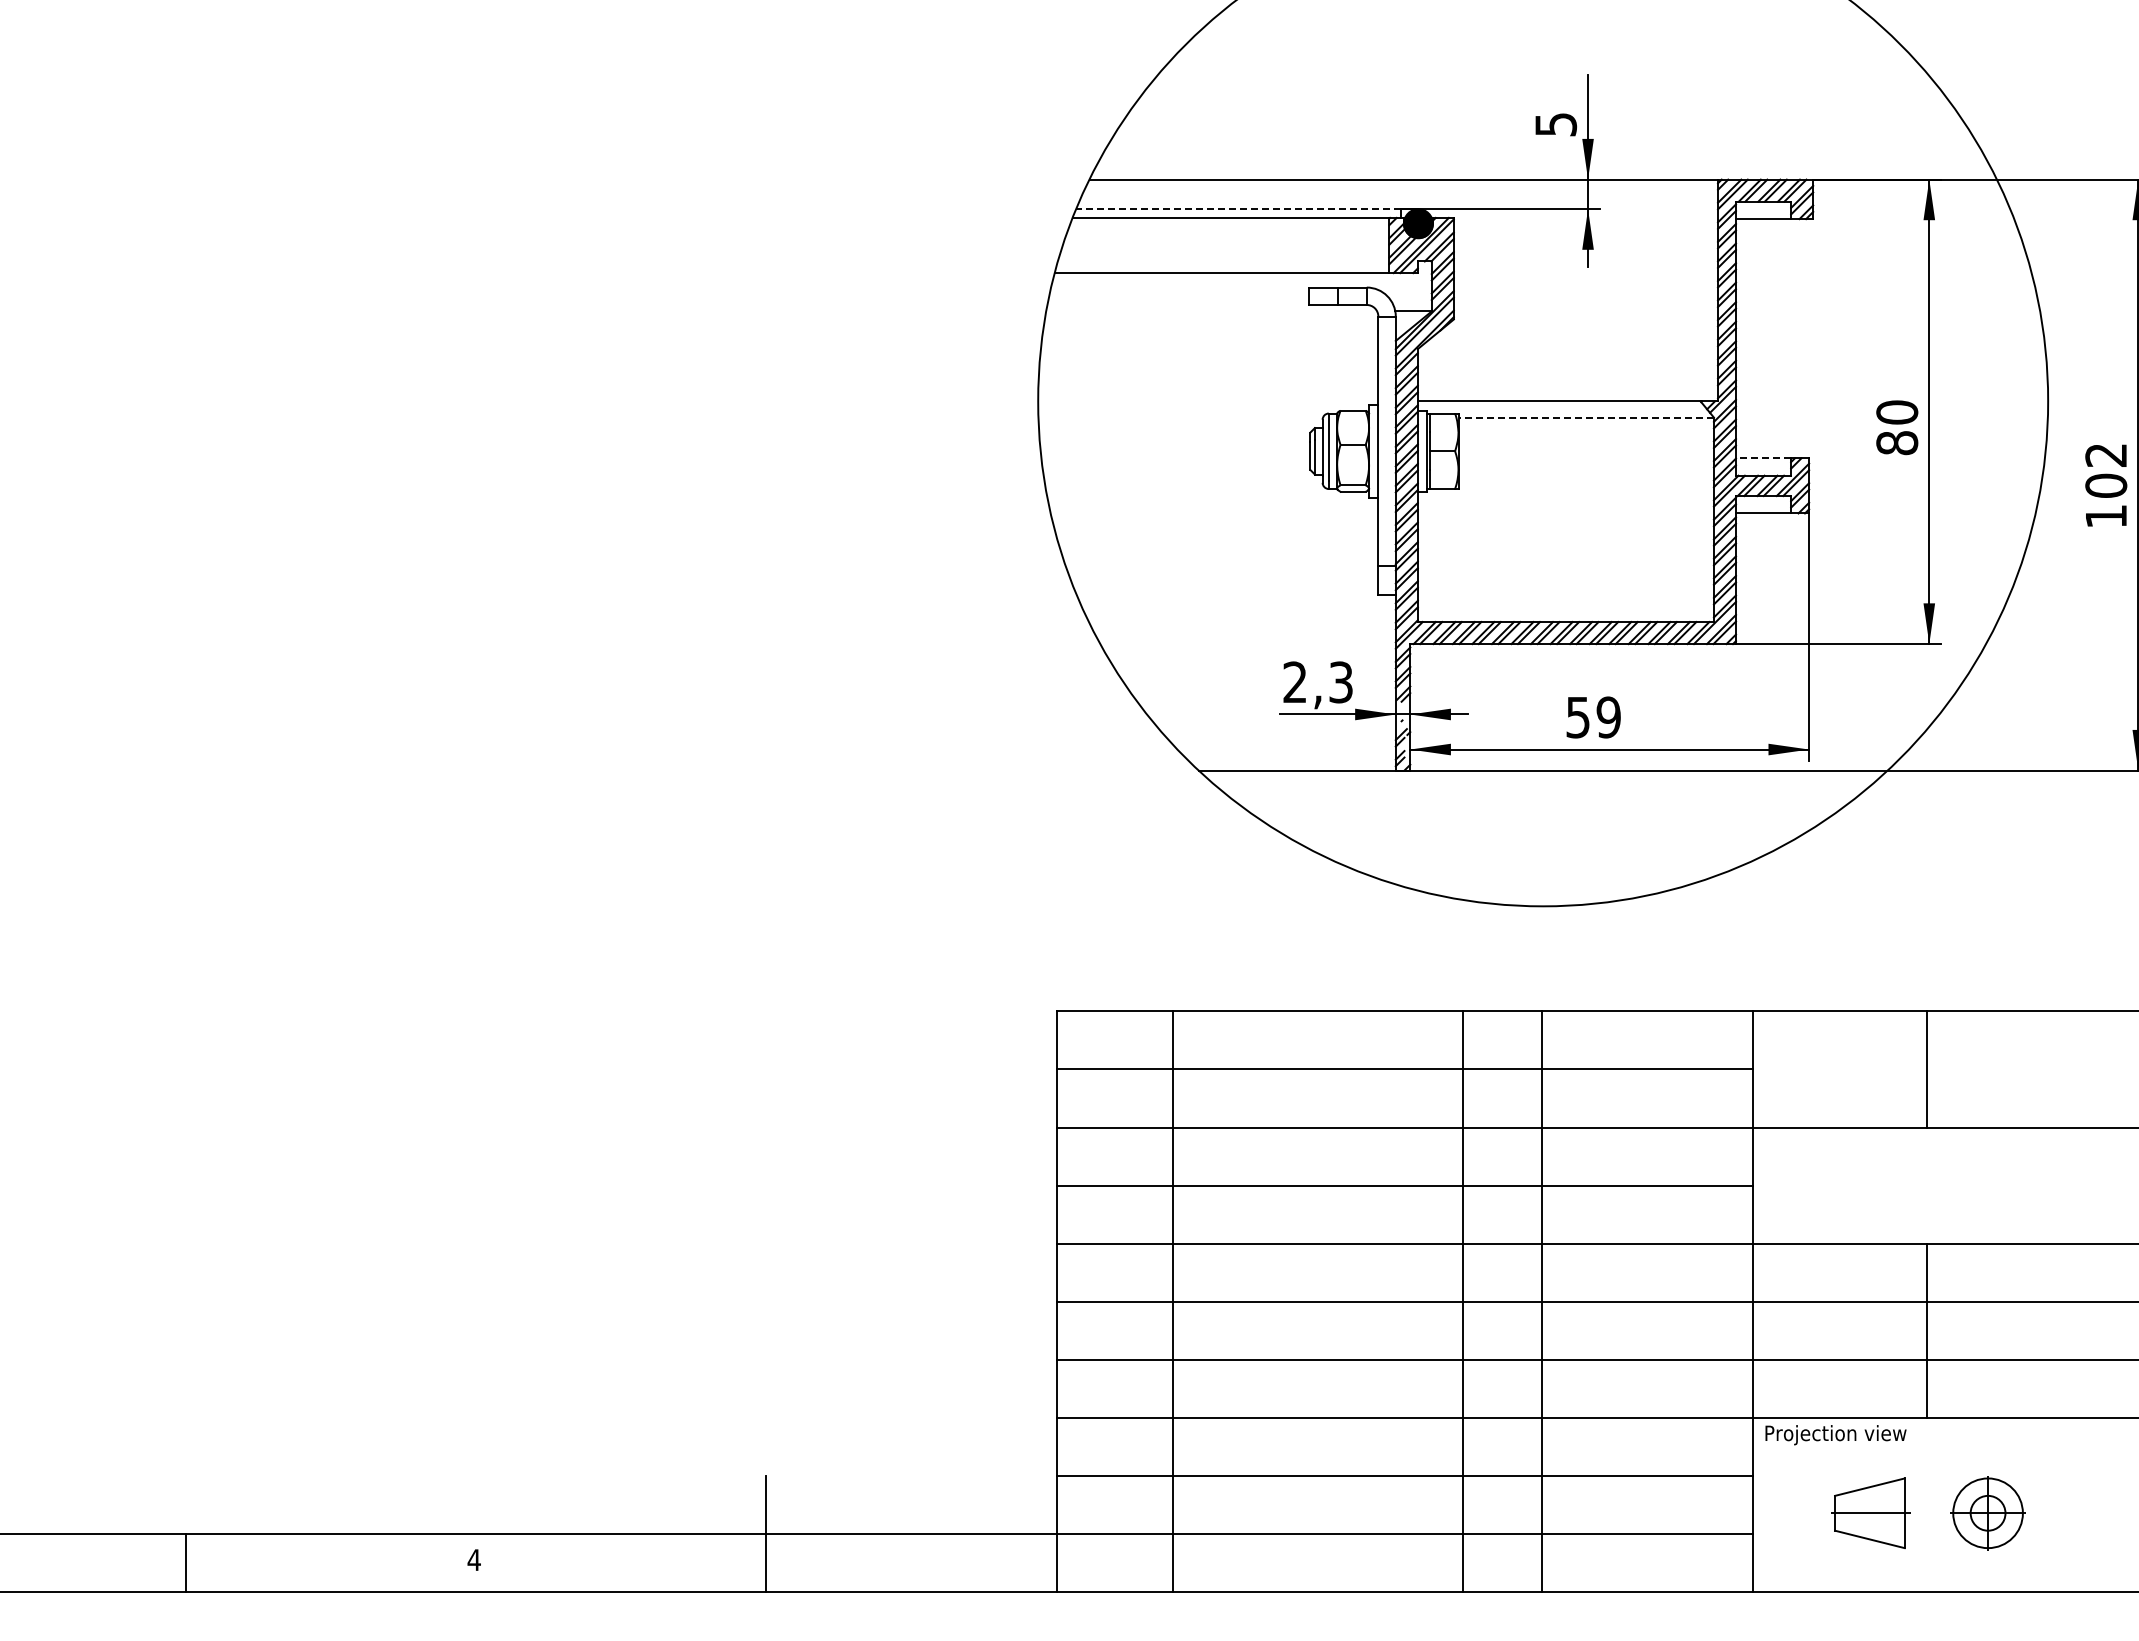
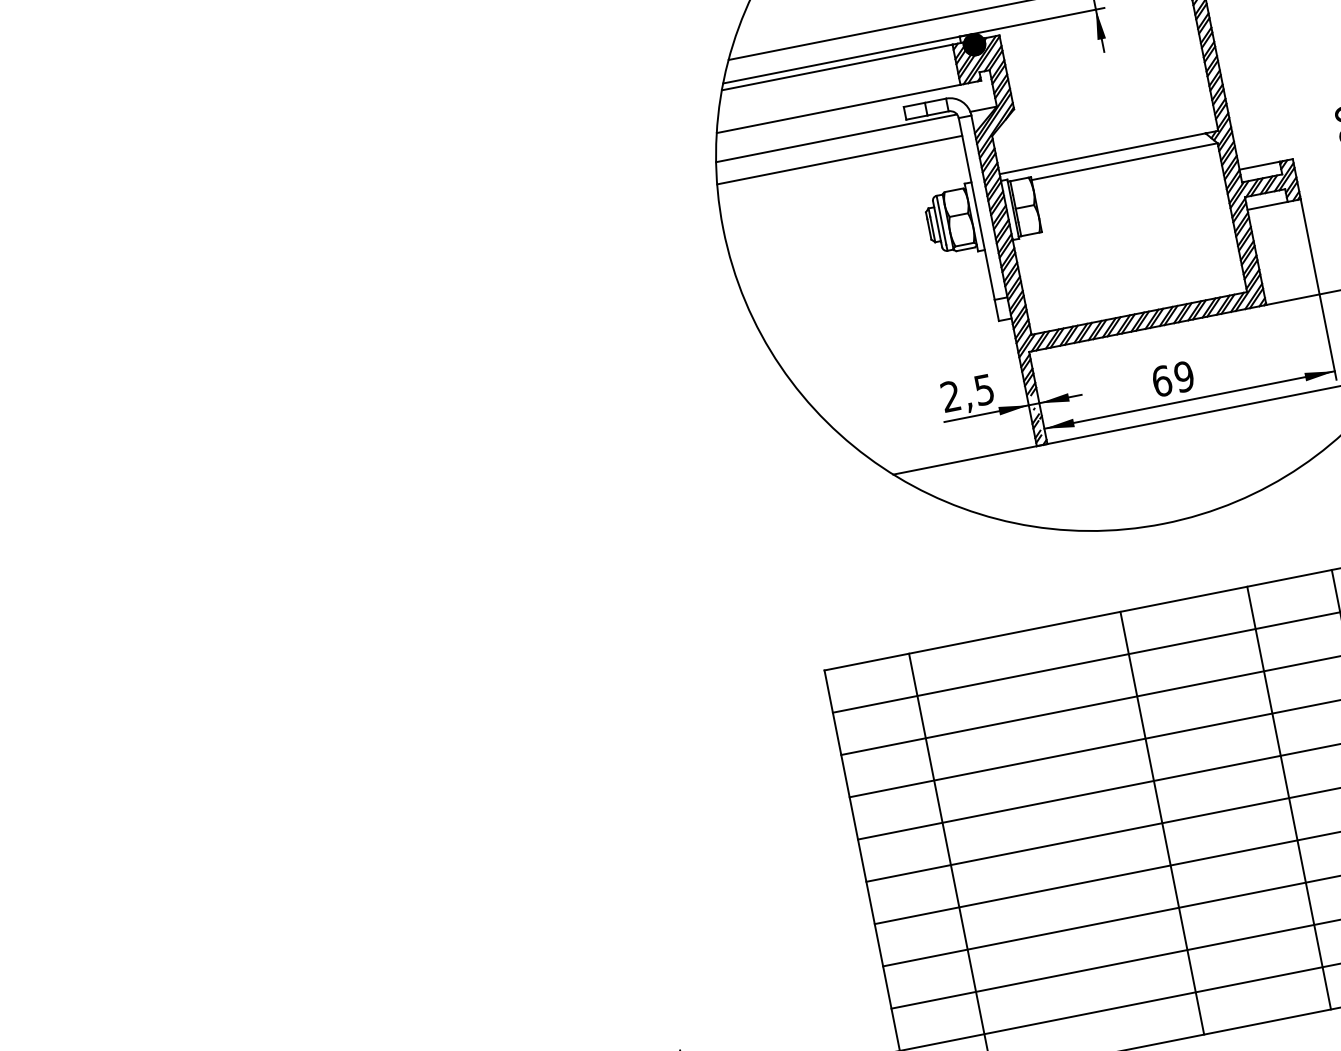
line: (1238, 209) -> (841, 60), dashed -> solid
line: (1211, 311) -> (836, 138), added
line: (1209, 340) -> (839, 159), added
line: (1586, 417) -> (1124, 161), dashed -> solid
line: (1763, 458) -> (1259, 165), dashed -> solid
text: (1341, 681) -> (984, 389), 2,3 -> 2,5
text: (1578, 717) -> (1162, 381), 59 -> 69
line: (1542, 1301) -> (1289, 797), moved

